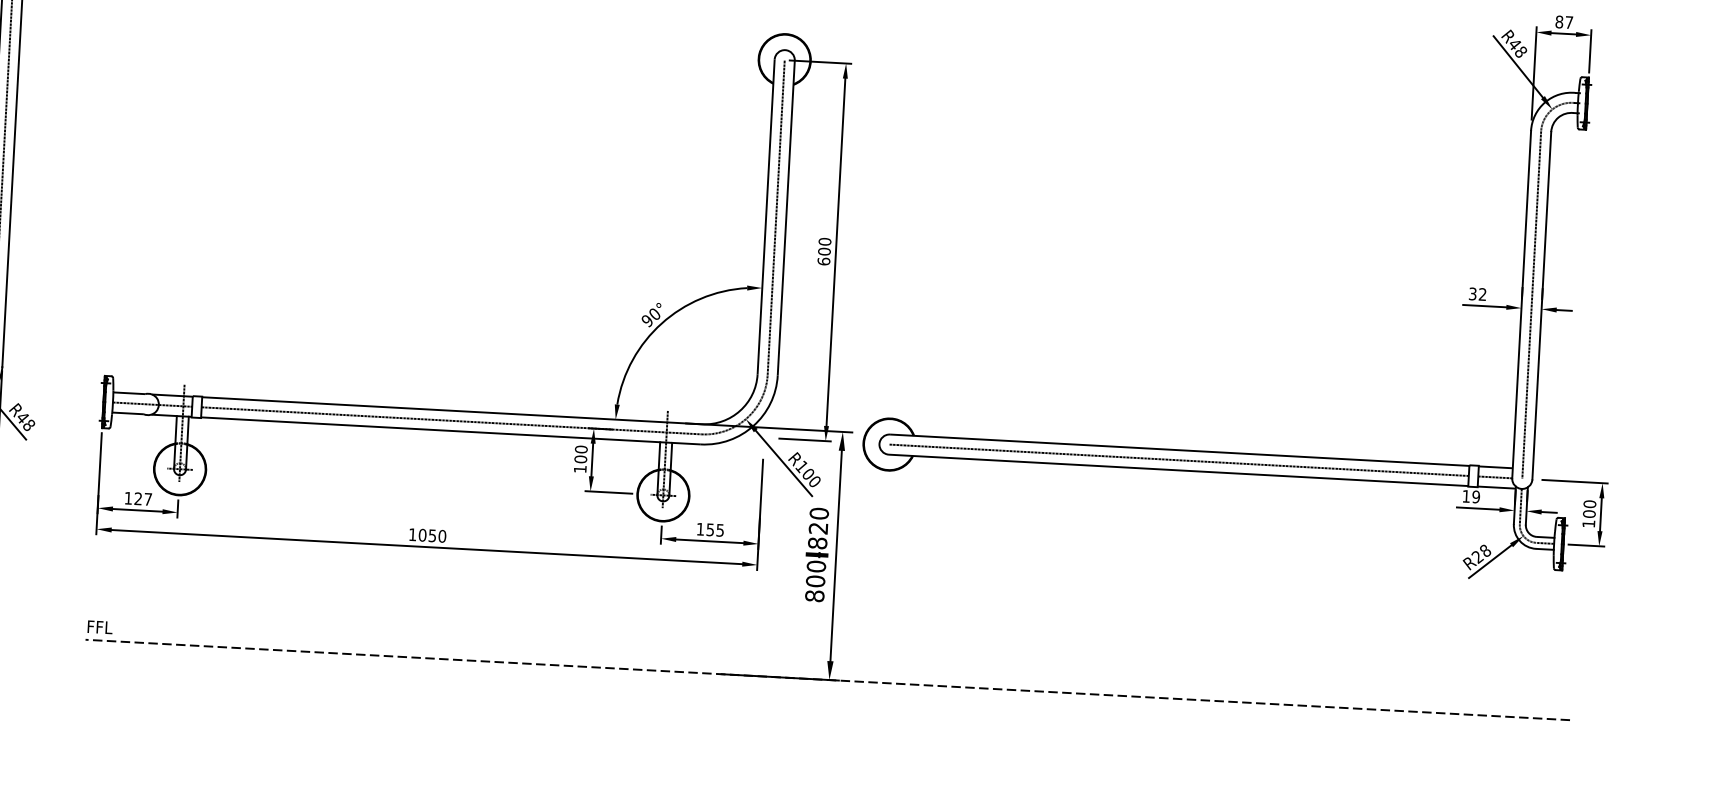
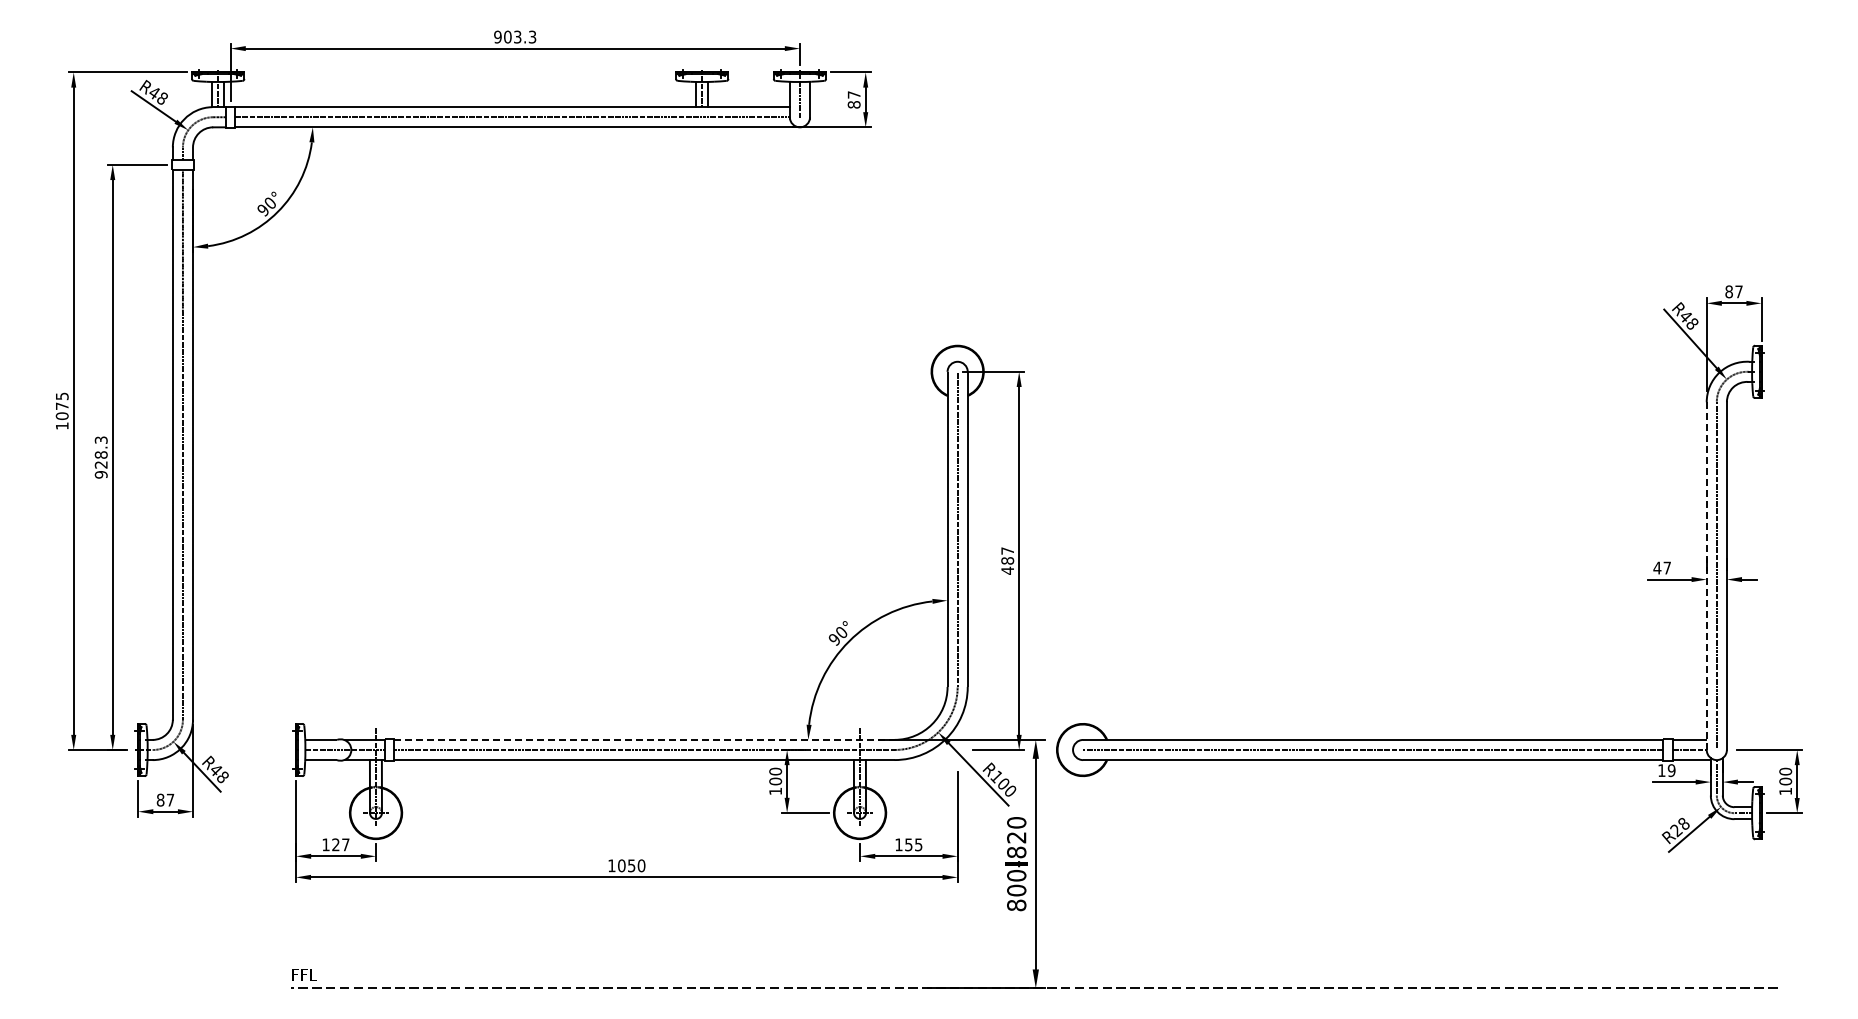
text: (824, 251) -> (1007, 560), 600 -> 487
text: (1476, 293) -> (1661, 567), 32 -> 47
line: (1521, 305) -> (1706, 576), solid -> dashed
line: (452, 410) -> (644, 739), solid -> dashed

